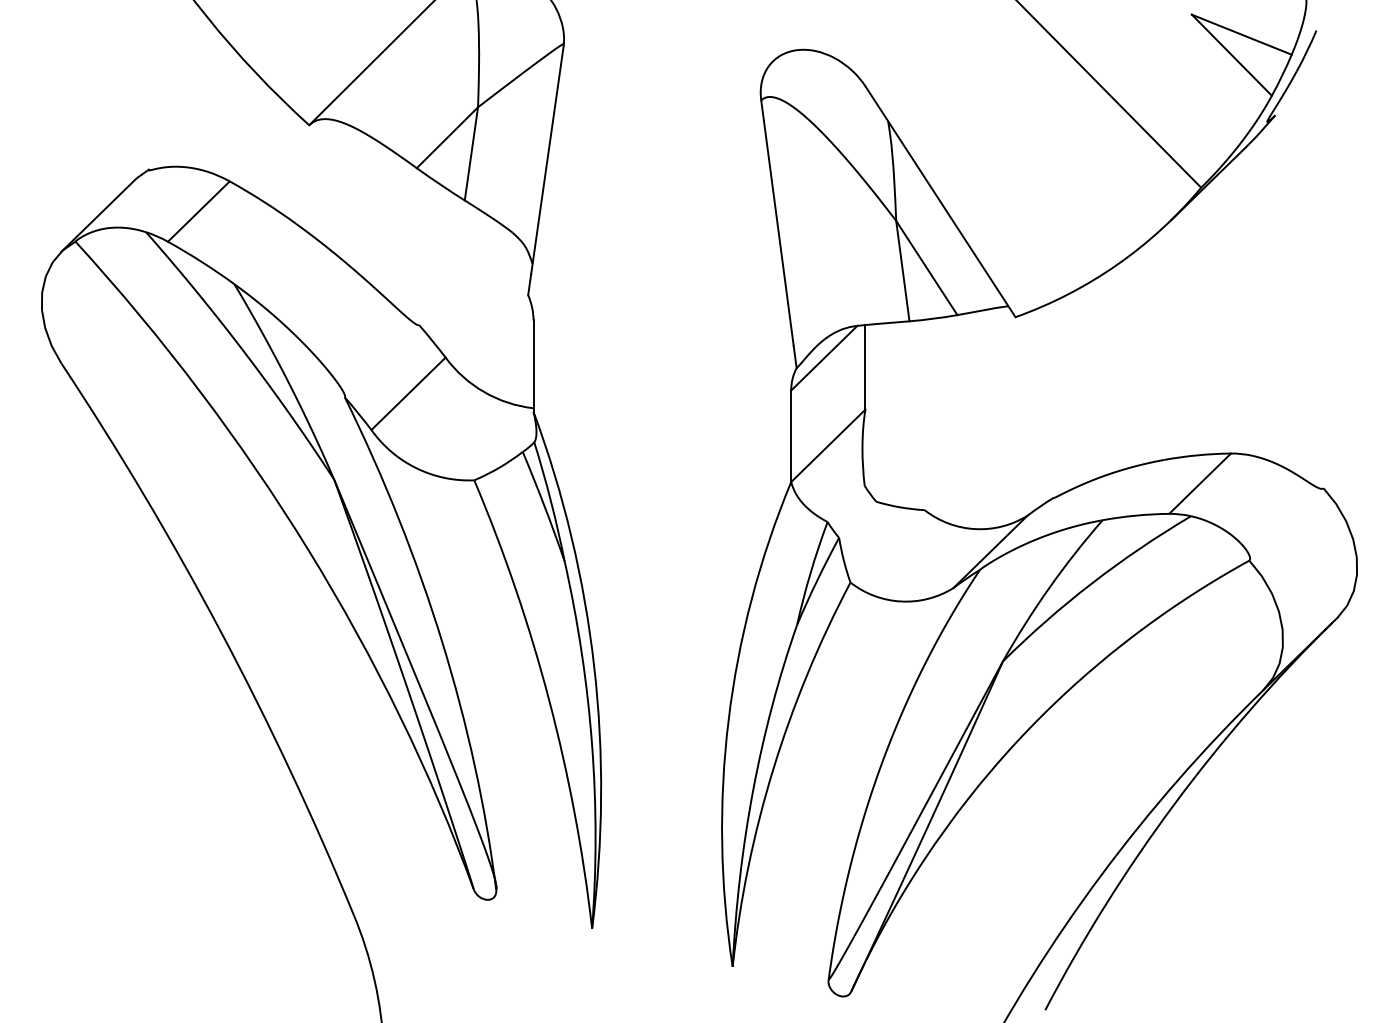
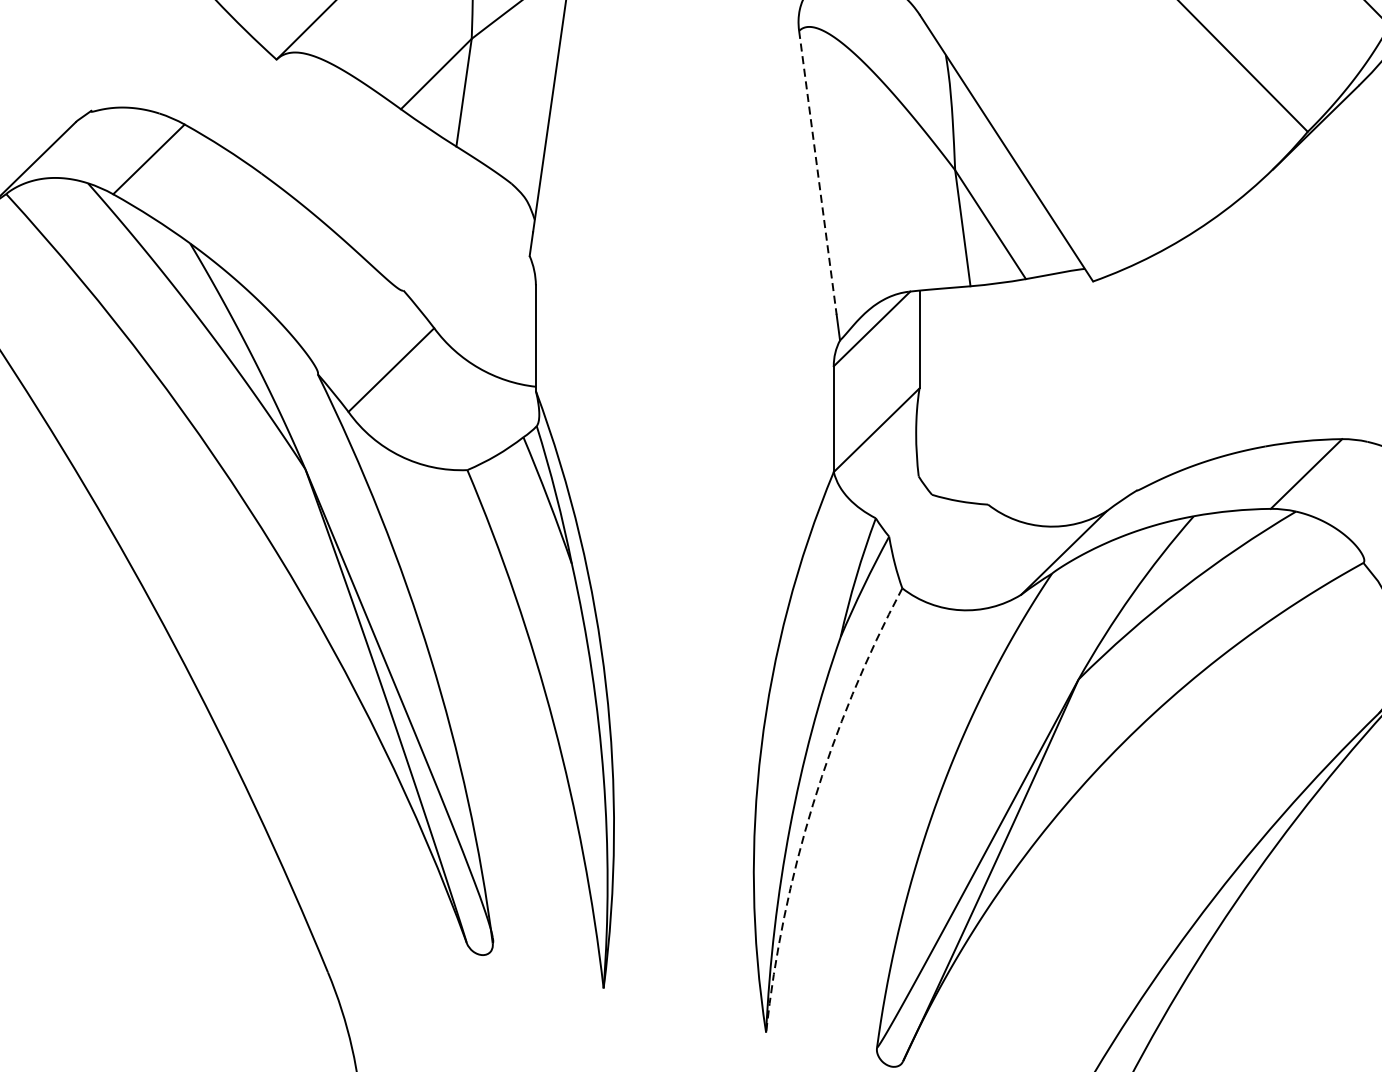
line: (777, 223) -> (817, 173), solid -> dashed
arc: (773, 769) -> (813, 804), solid -> dashed

